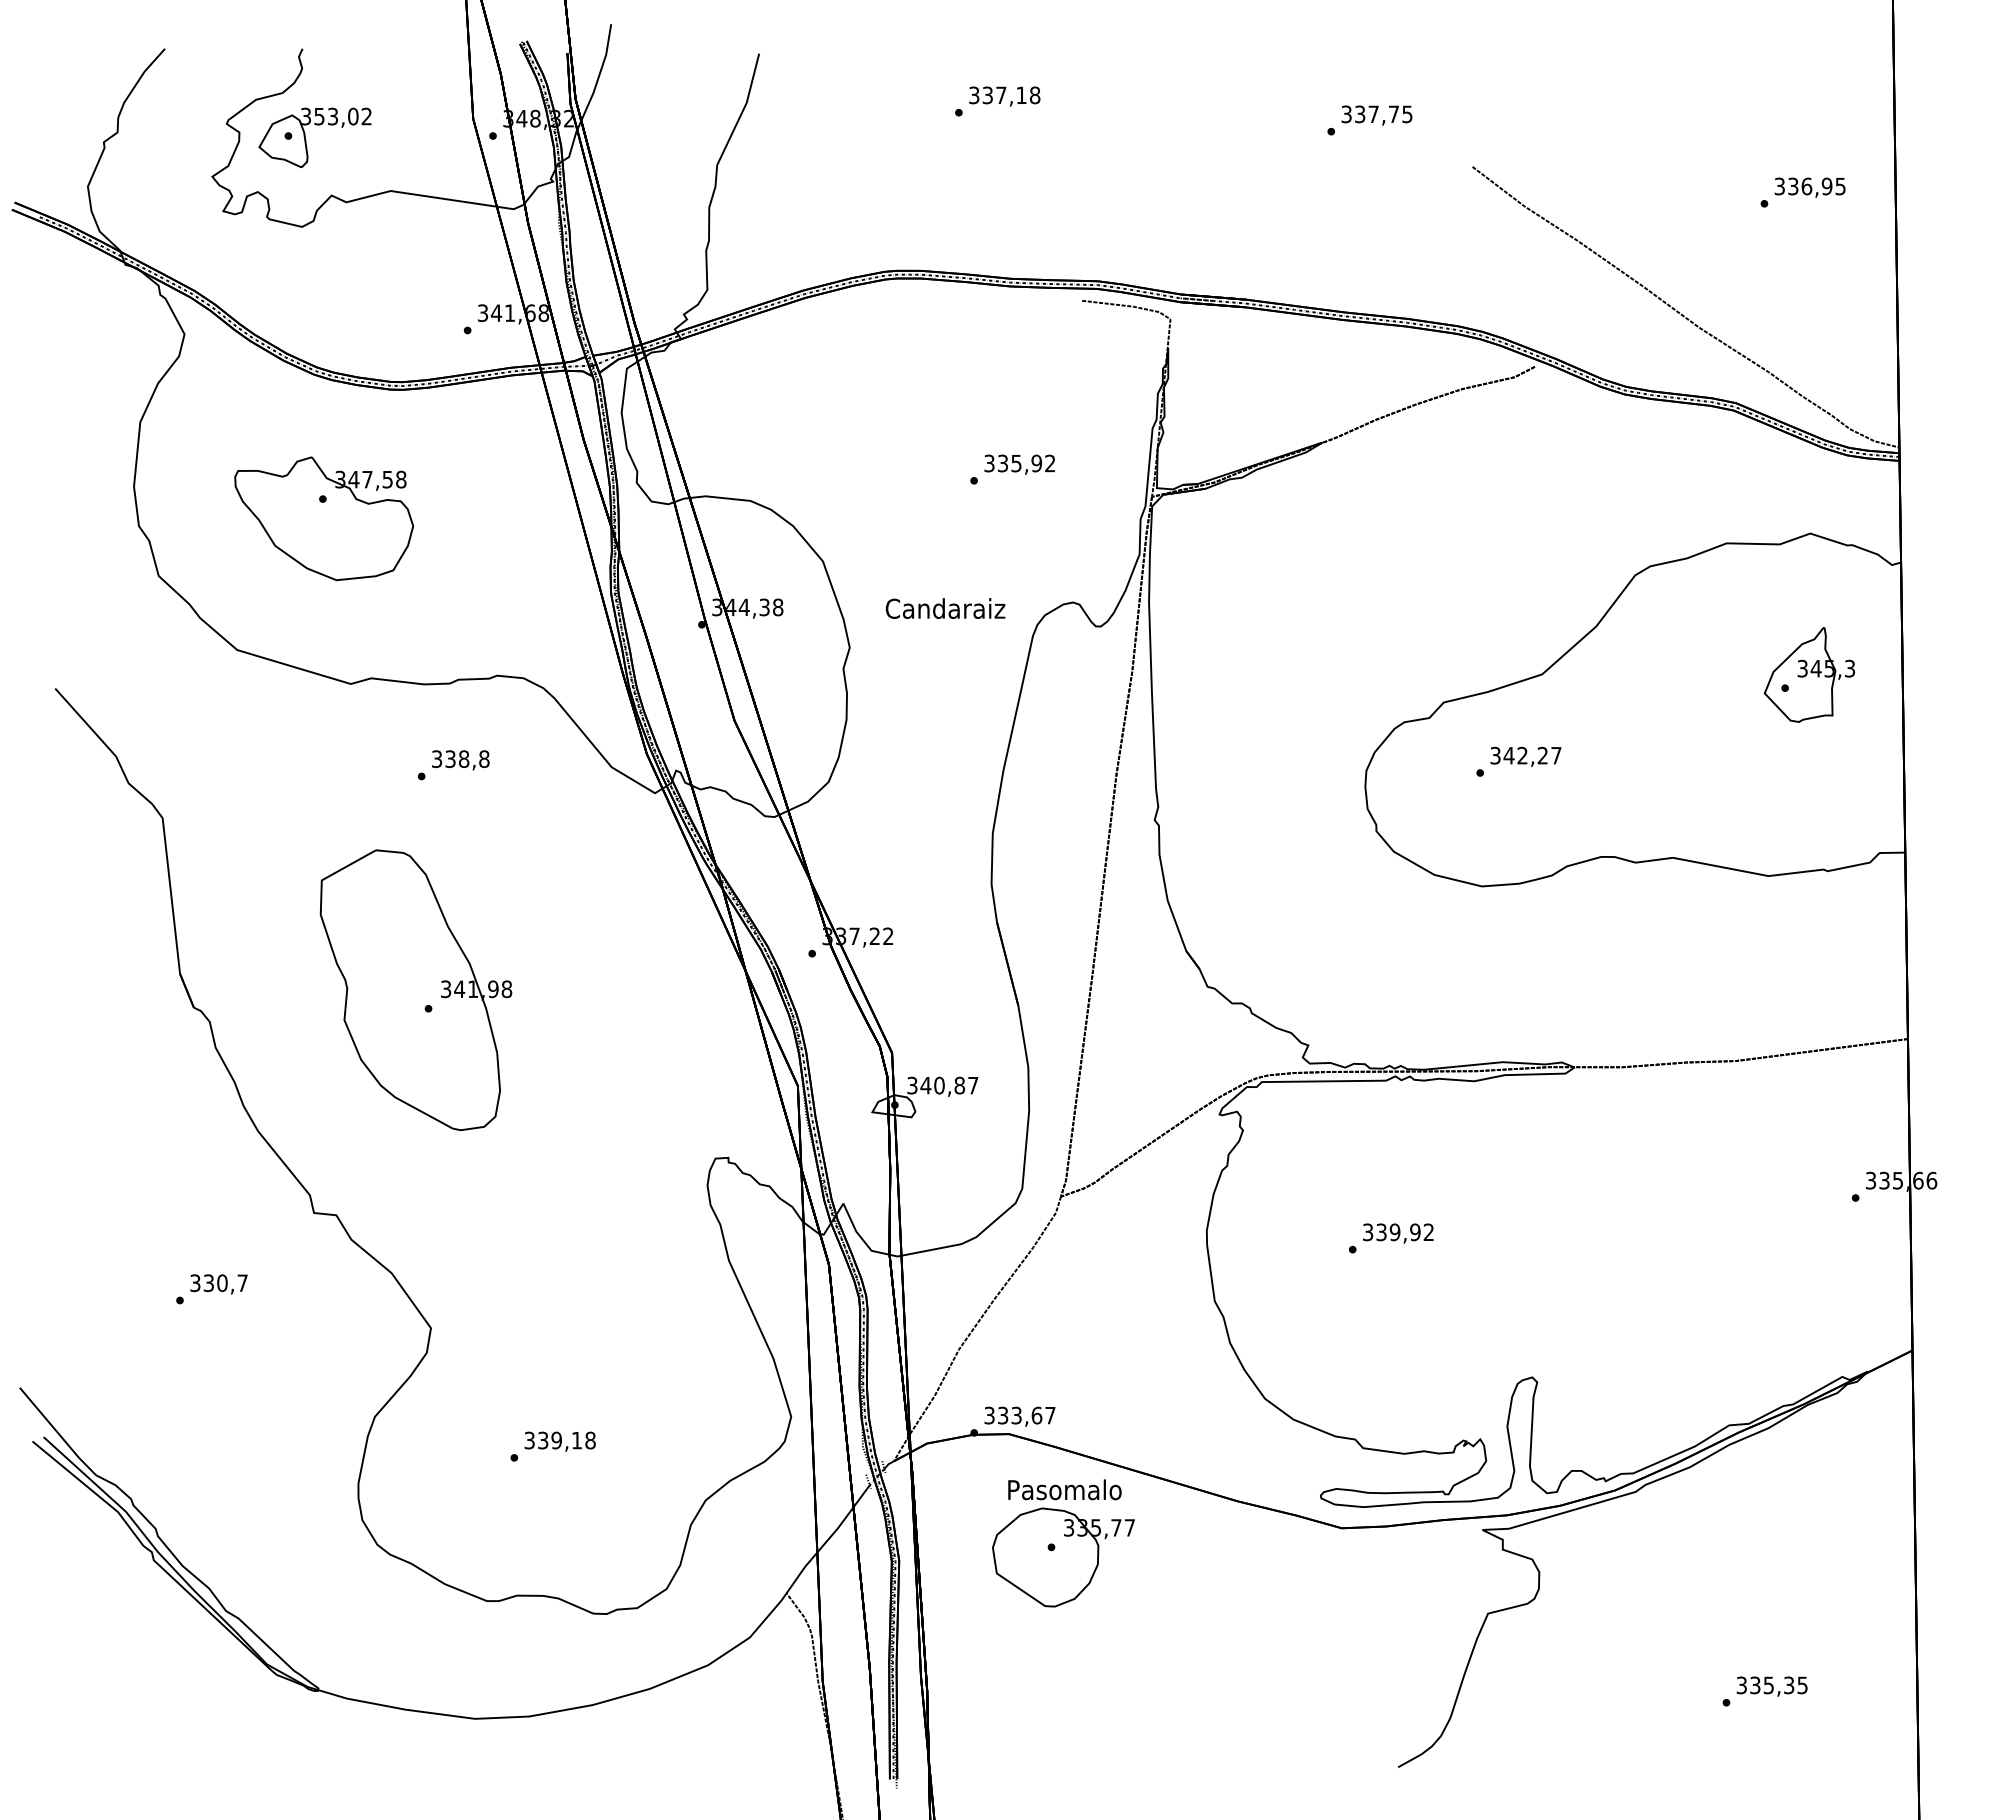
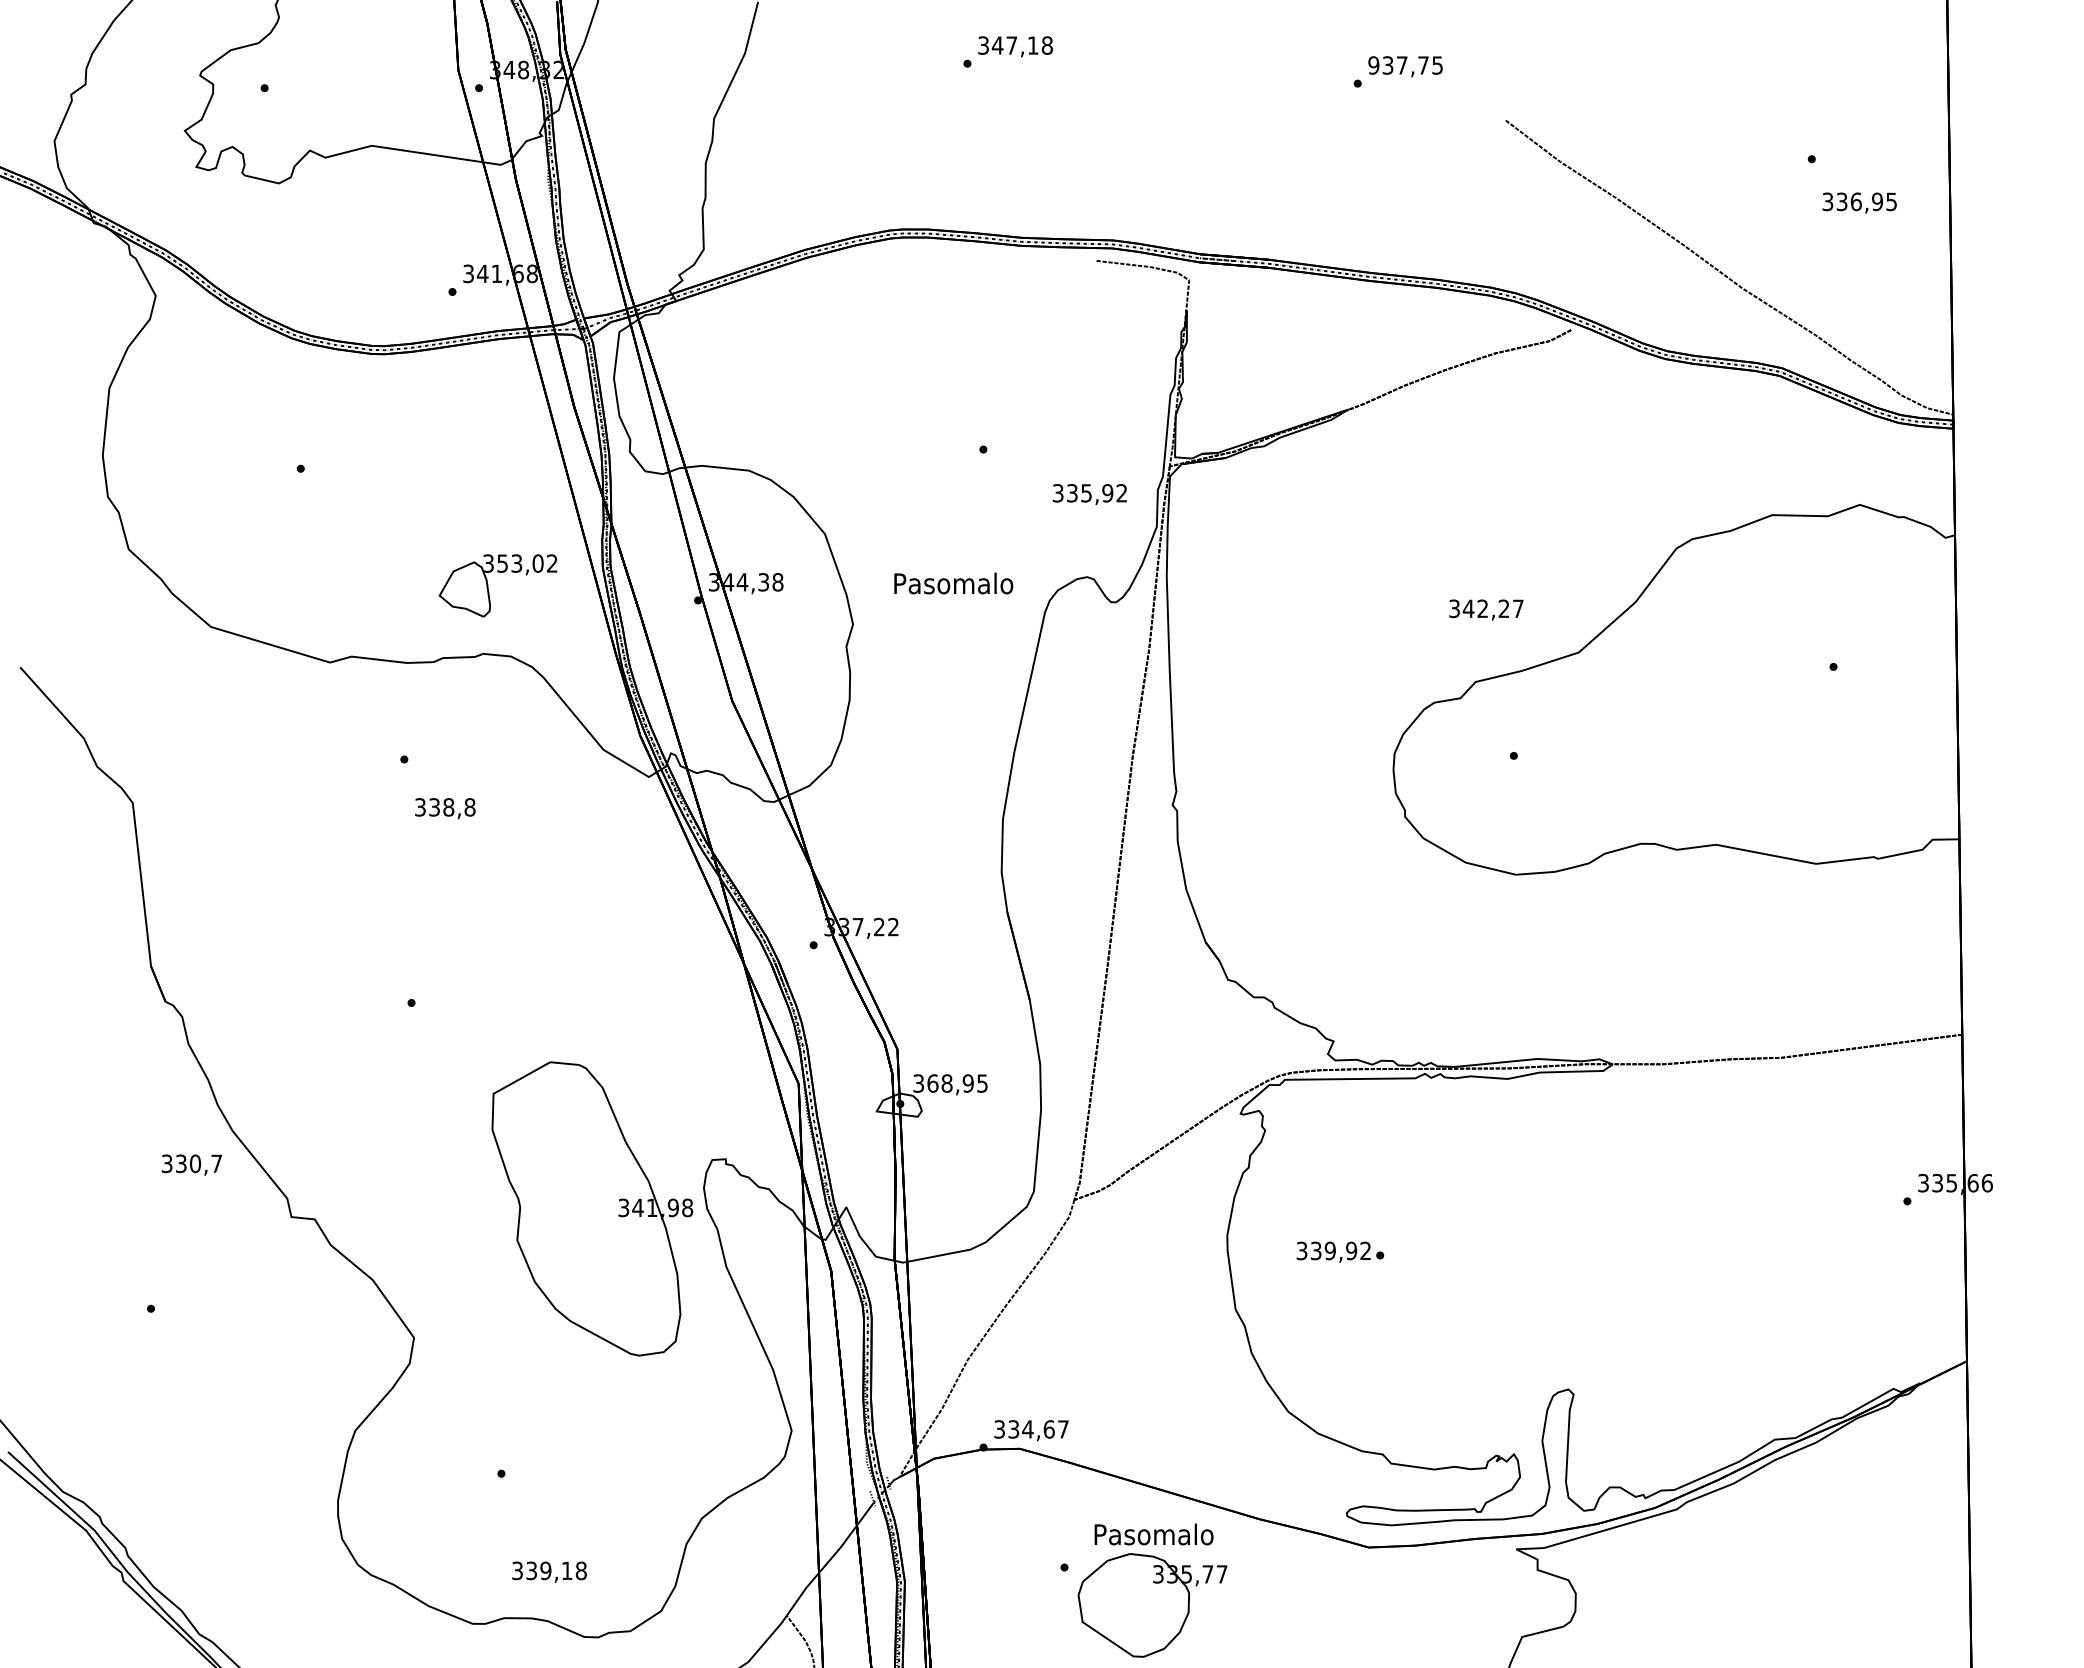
text: (987, 95) -> (997, 45), 337,18 -> 347,18
text: (1346, 114) -> (1373, 65), 337,75 -> 937,75
part: (306, 139) -> (489, 587), moved
text: (1809, 187) -> (1859, 202), moved
text: (1019, 464) -> (1089, 494), moved
part: (324, 518) -> (302, 489), removed
text: (945, 608) -> (953, 583), Candaraiz -> Pasomalo
part: (1808, 674) -> (1857, 652), removed
text: (1525, 756) -> (1485, 609), moved
text: (460, 760) -> (445, 808), moved
part: (415, 990) -> (591, 1209), moved
text: (949, 1085) -> (957, 1083), 340,87 -> 368,95
text: (1398, 1233) -> (1333, 1252), moved
text: (218, 1284) -> (191, 1165), moved
text: (1016, 1415) -> (1027, 1429), 333,67 -> 334,67
text: (559, 1441) -> (548, 1571), moved
part: (1063, 1543) -> (1152, 1590), moved

